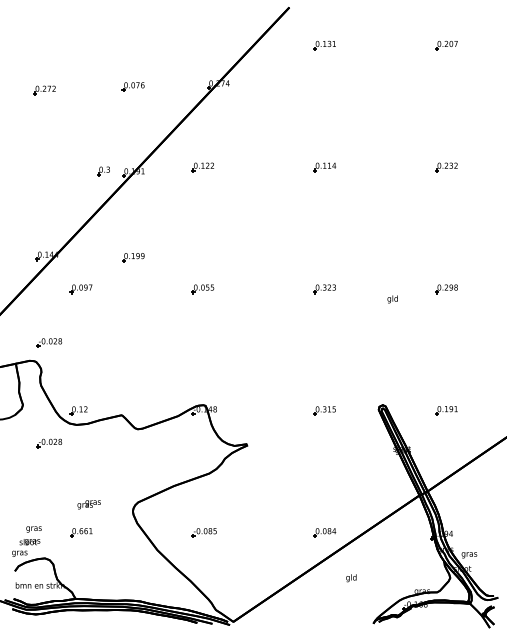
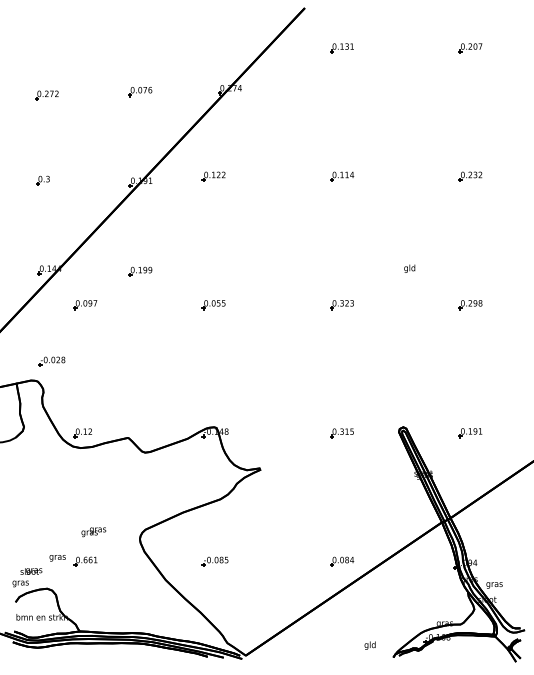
part: (103, 171) -> (42, 180), moved
text: (392, 299) -> (409, 268), moved
part: (49, 443) -> (51, 467), removed
text: (33, 529) -> (57, 558), moved
text: (350, 578) -> (369, 645), moved

